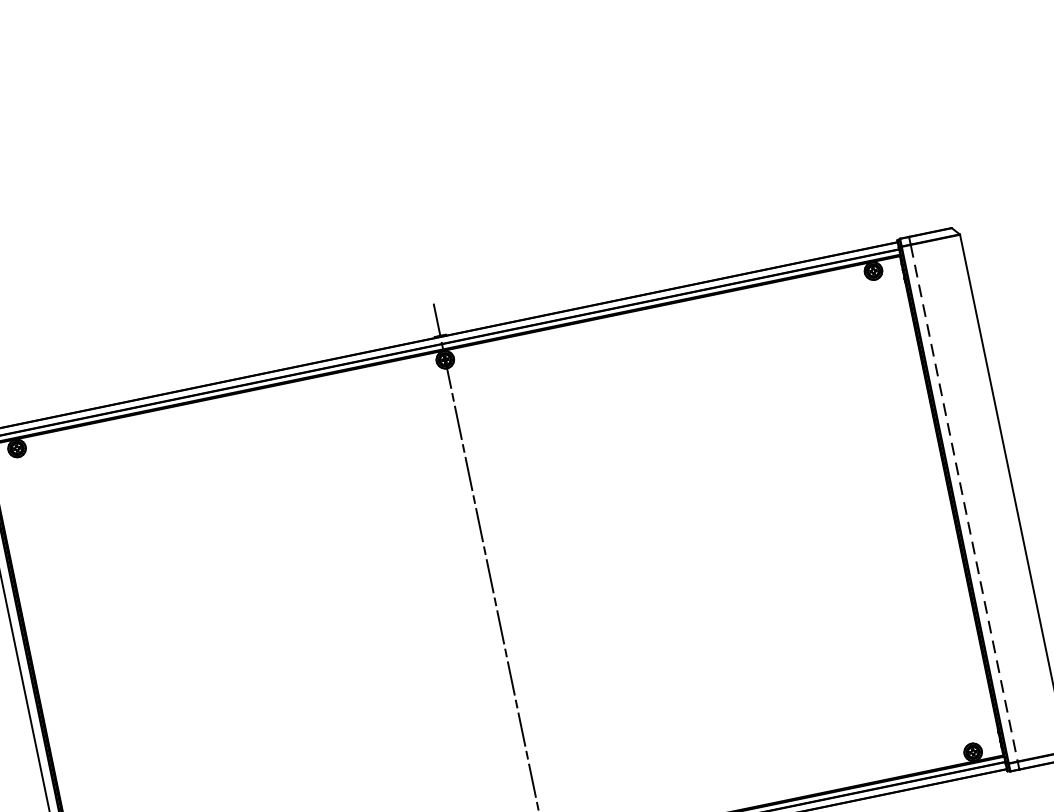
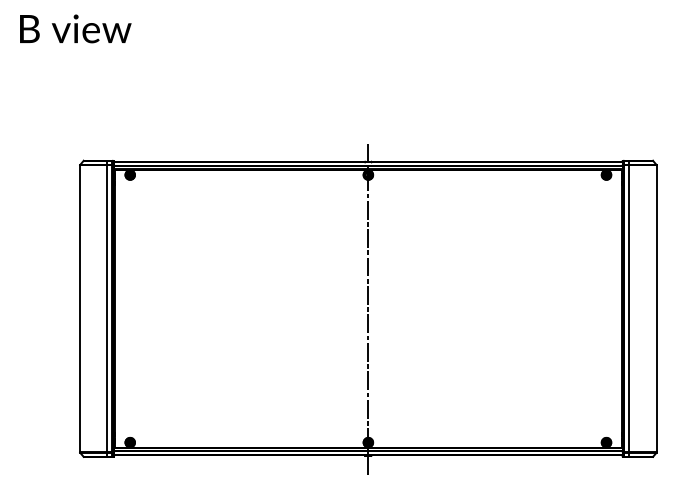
line: (964, 502) -> (629, 308), dashed -> solid

